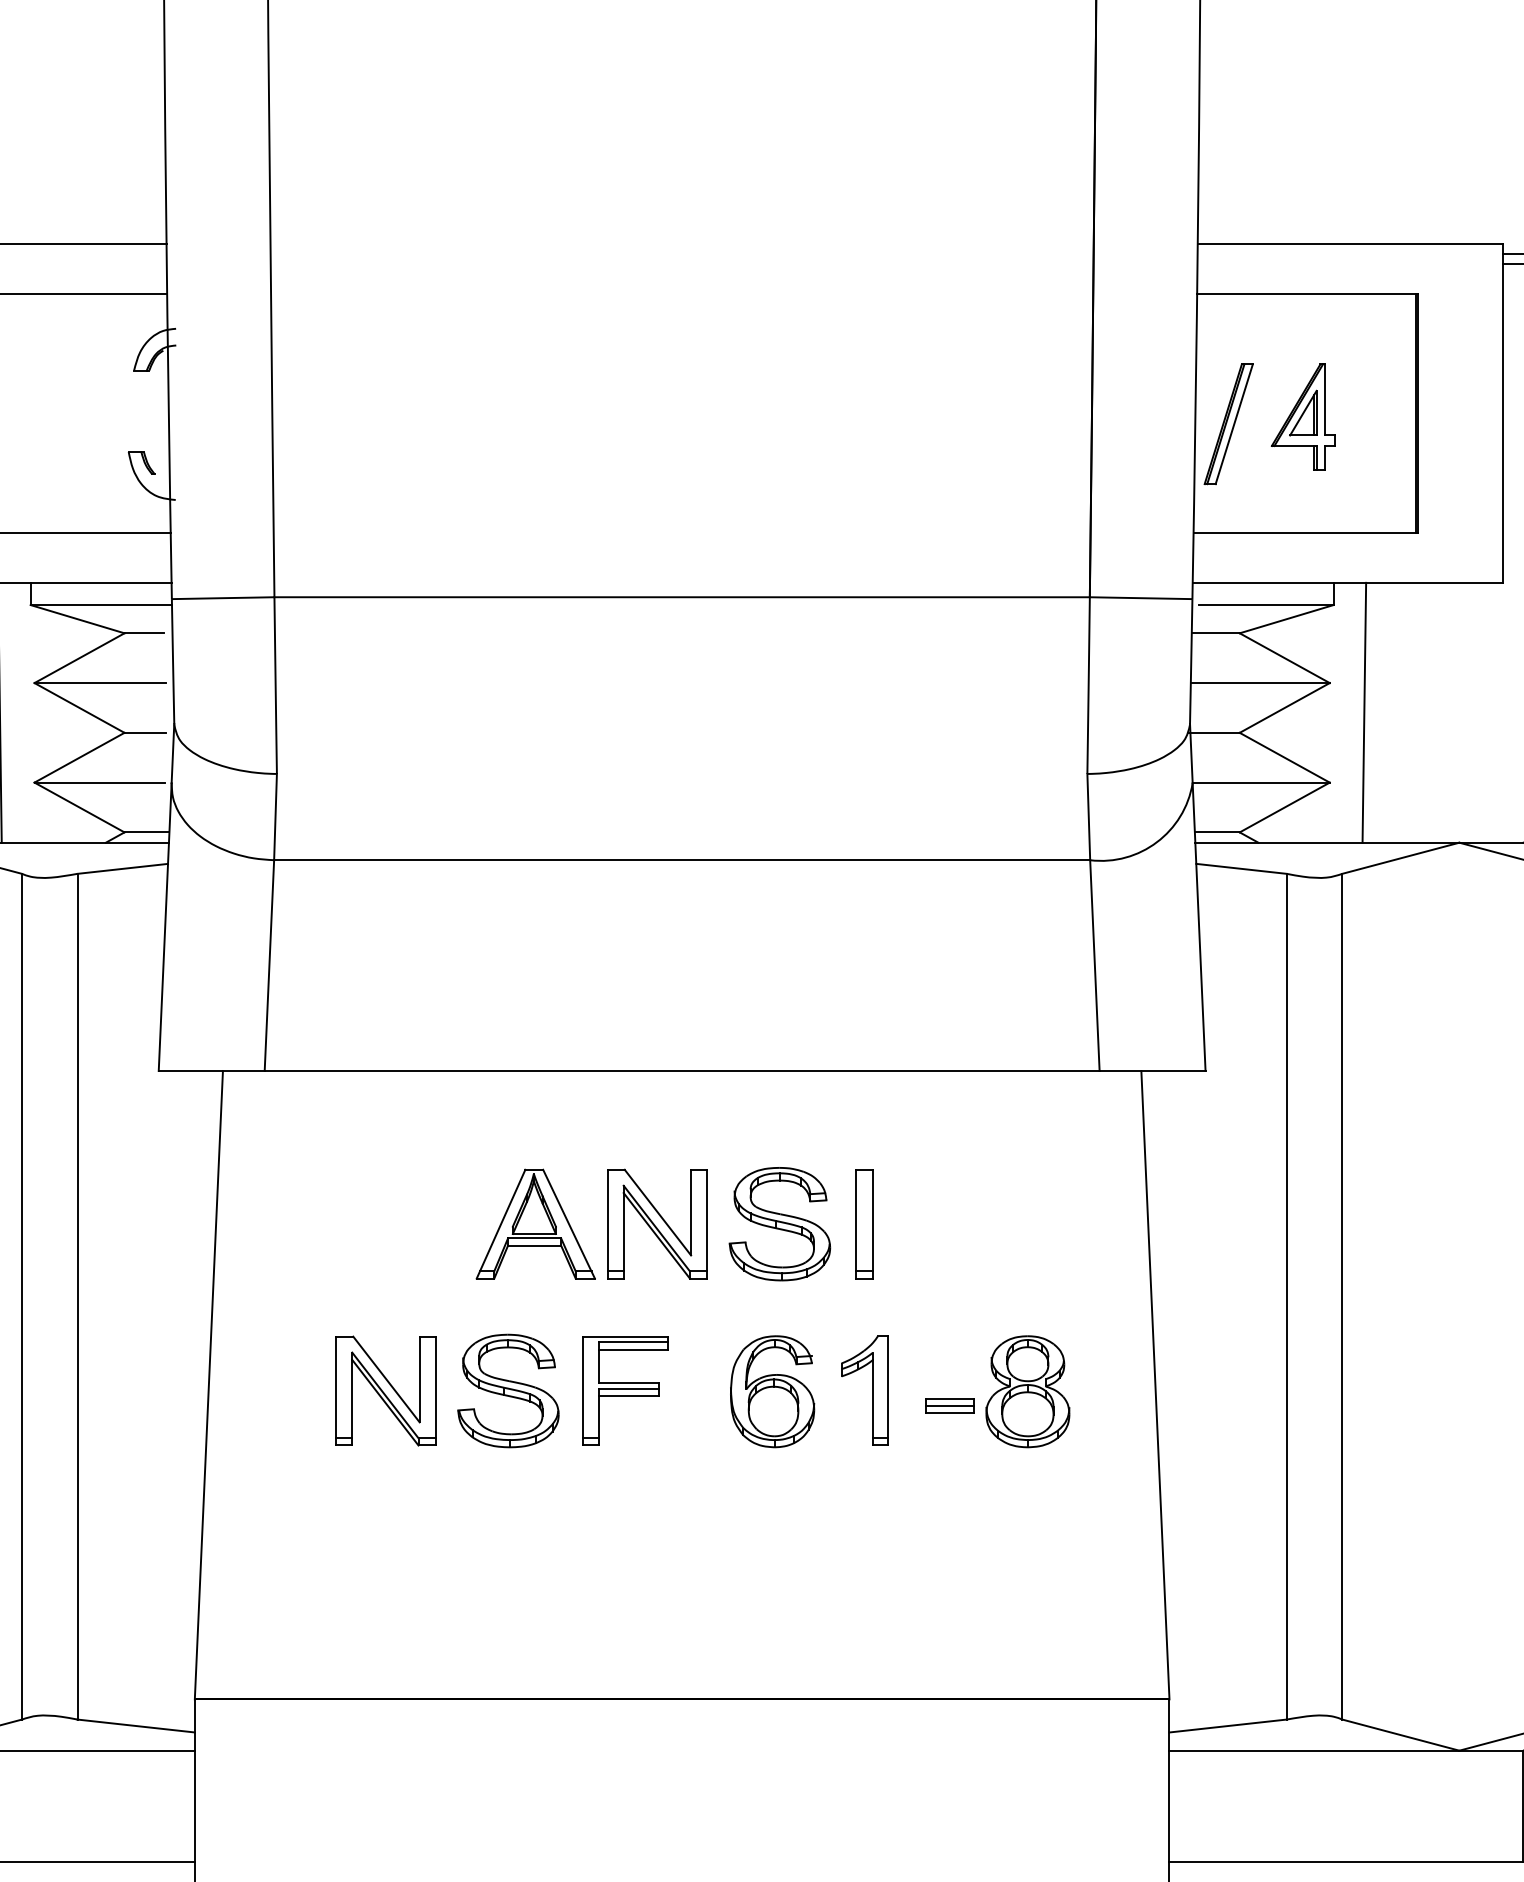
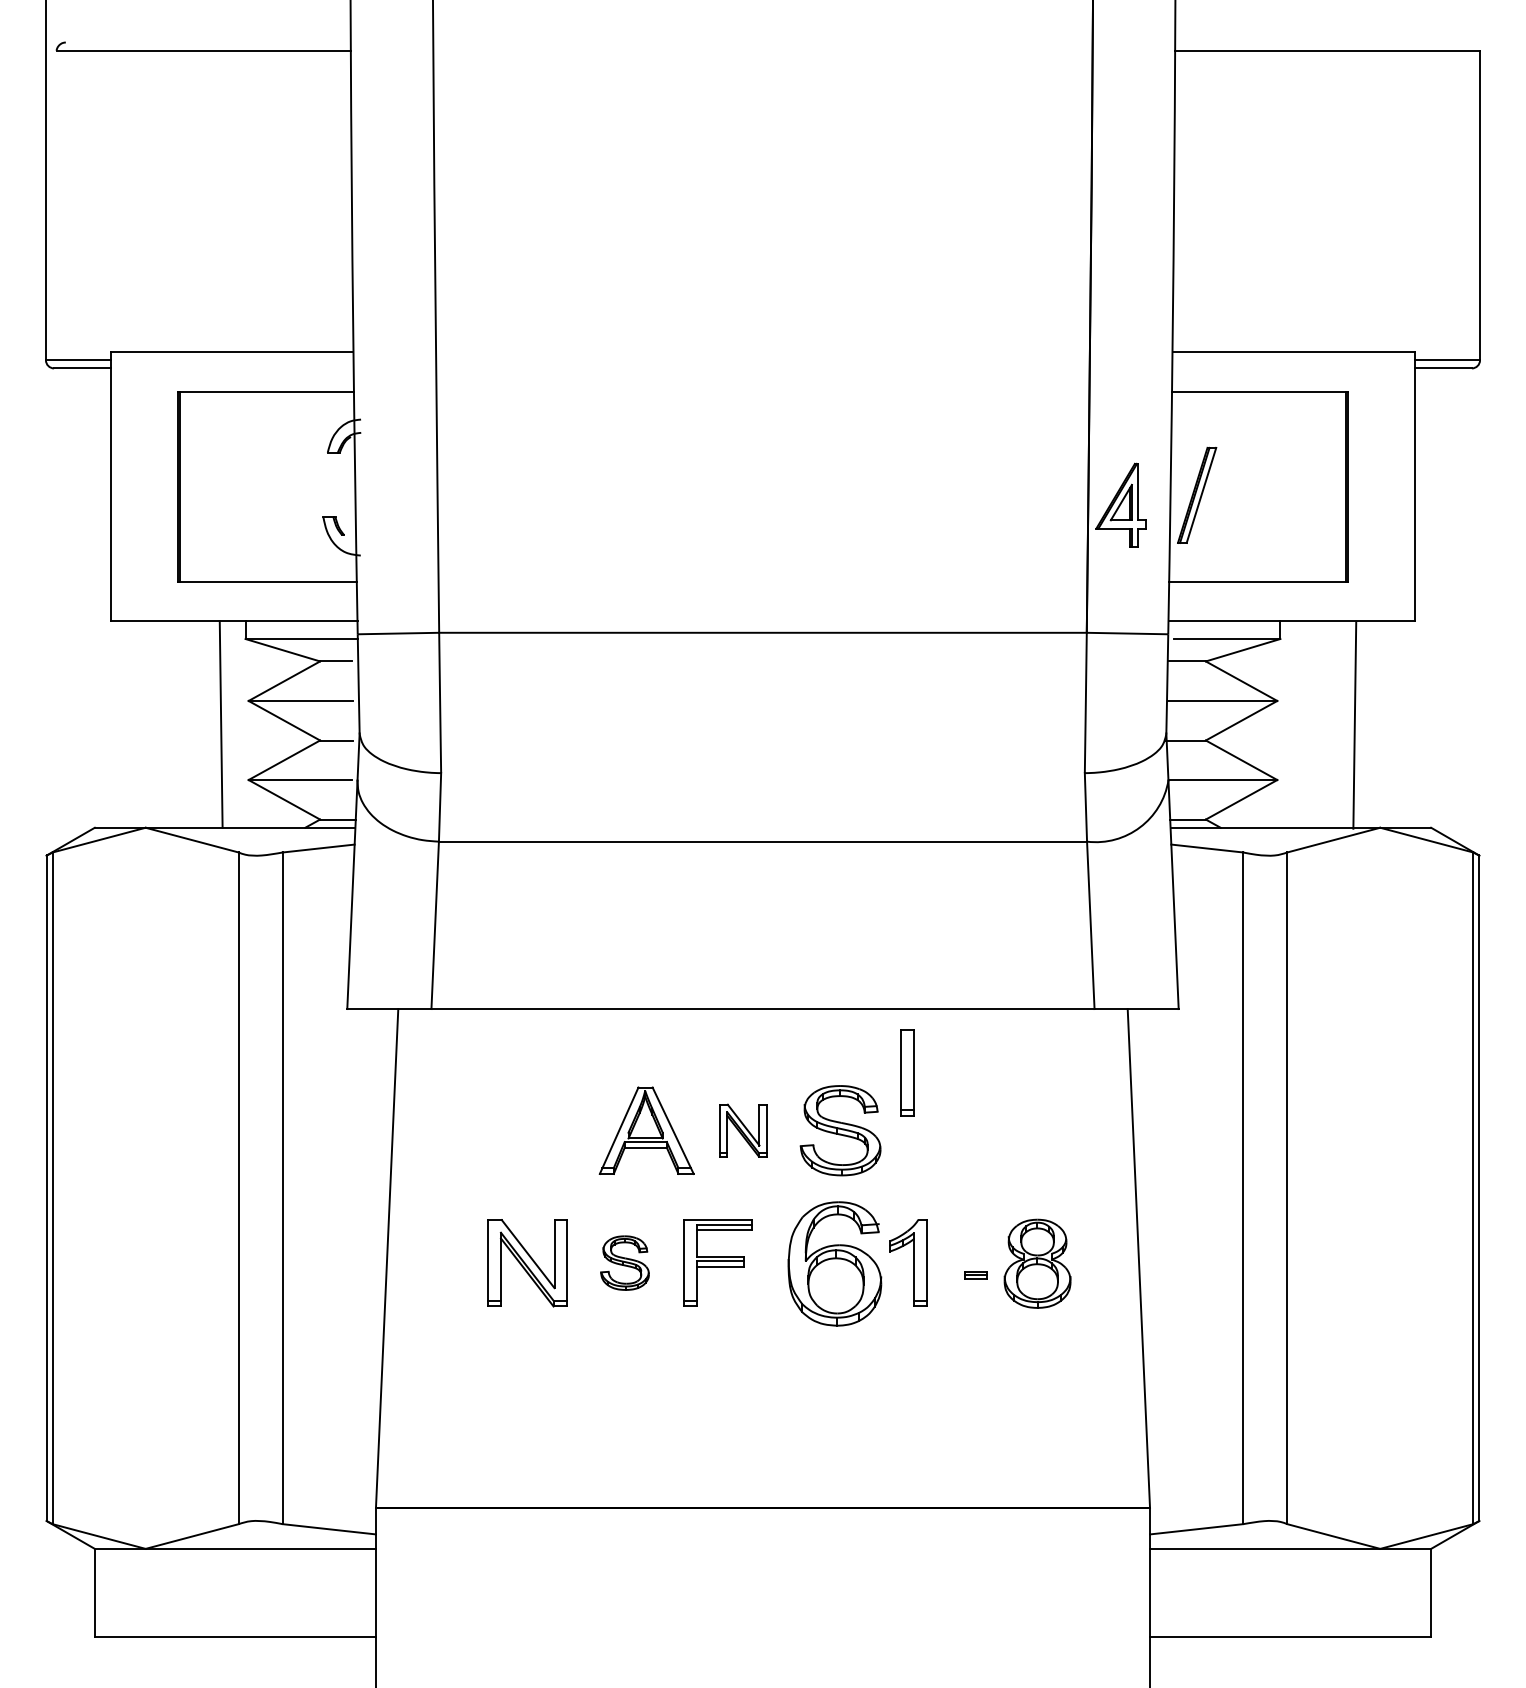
part: (1302, 415) -> (1120, 504), moved
line: (1363, 712) -> (1354, 725), moved
part: (657, 1223) -> (743, 1130), size x0.6
part: (864, 1223) -> (907, 1072), moved
part: (507, 1390) -> (624, 1262), size x0.6
part: (772, 1391) -> (834, 1263), size x1.4
part: (949, 1406) -> (975, 1275), size x0.6

